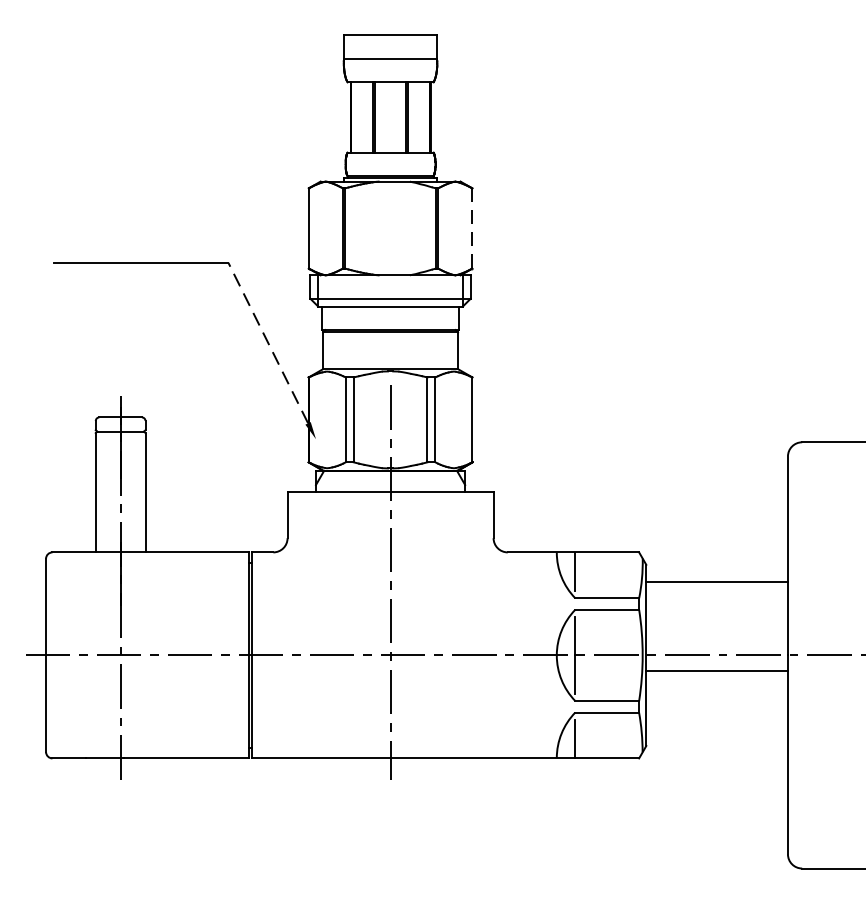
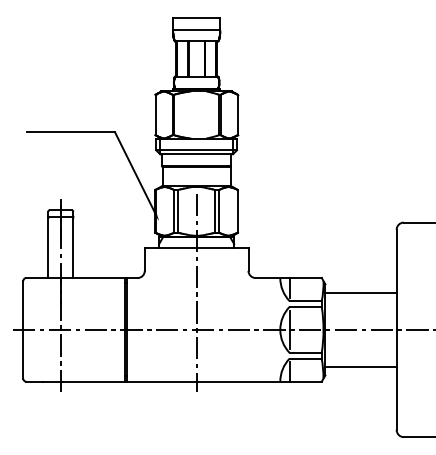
line: (471, 229) -> (237, 115), dashed -> solid
line: (267, 342) -> (134, 172), dashed -> solid
line: (716, 670) -> (360, 366), moved

